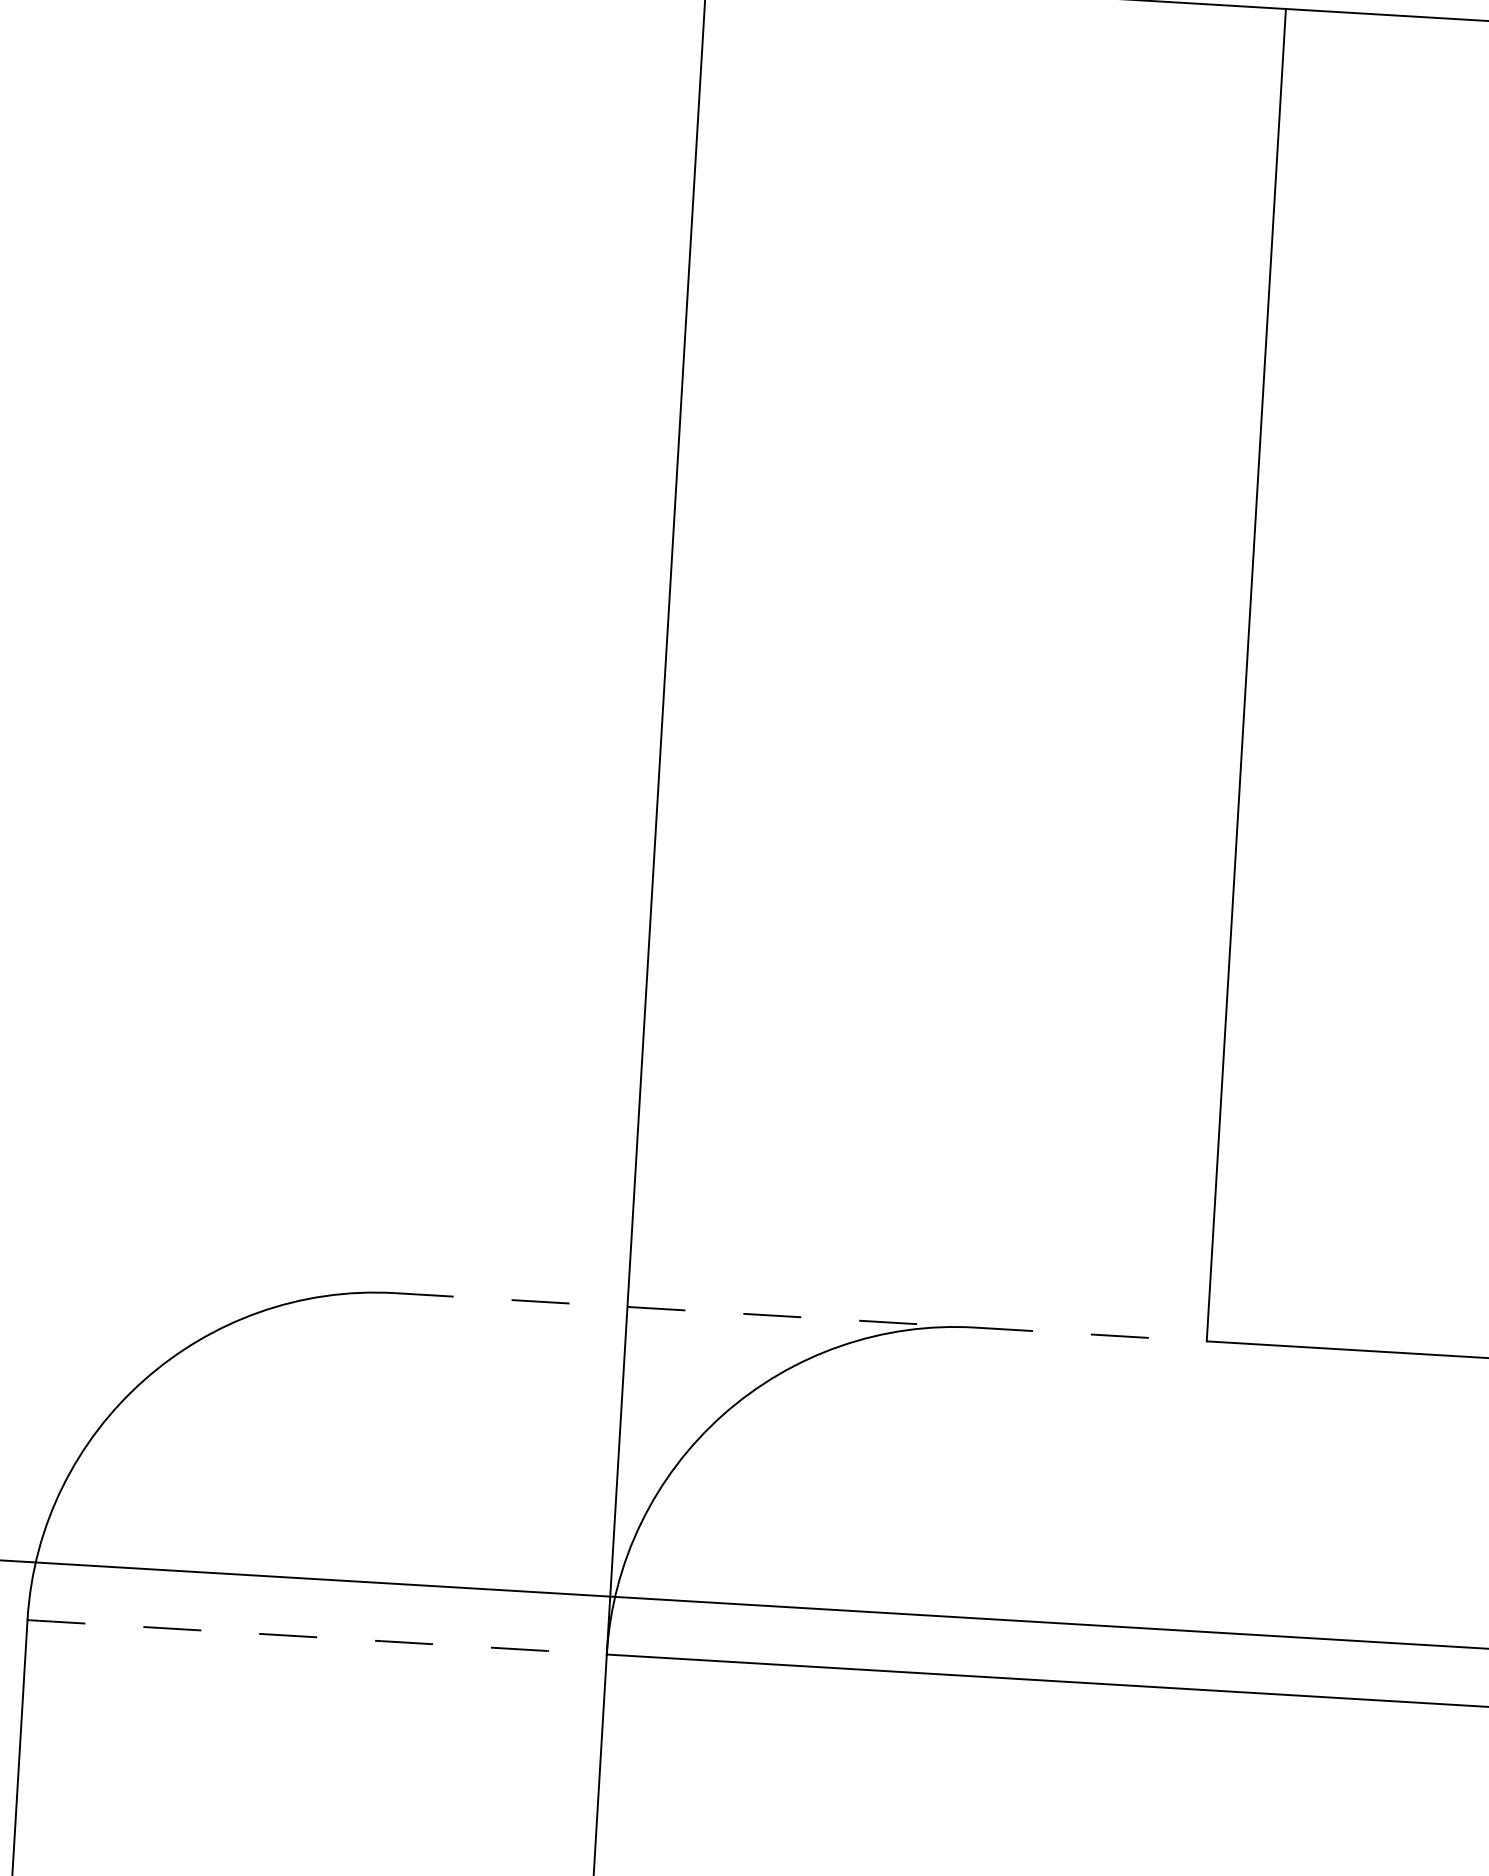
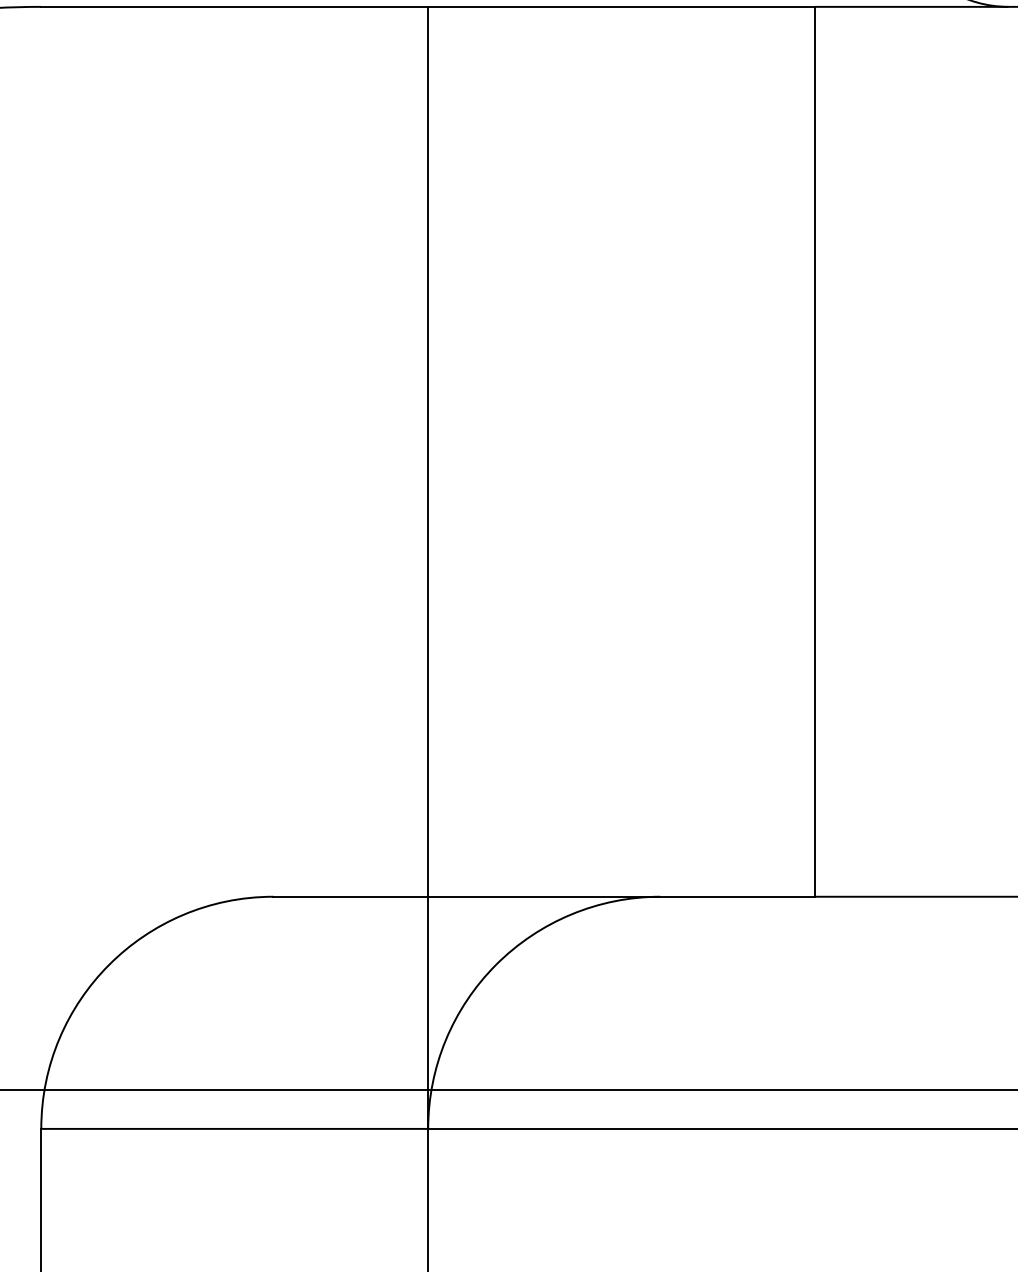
line: (801, 1316) -> (544, 896), dashed -> solid
arc: (304, 1635) -> (226, 1128), dashed -> solid

